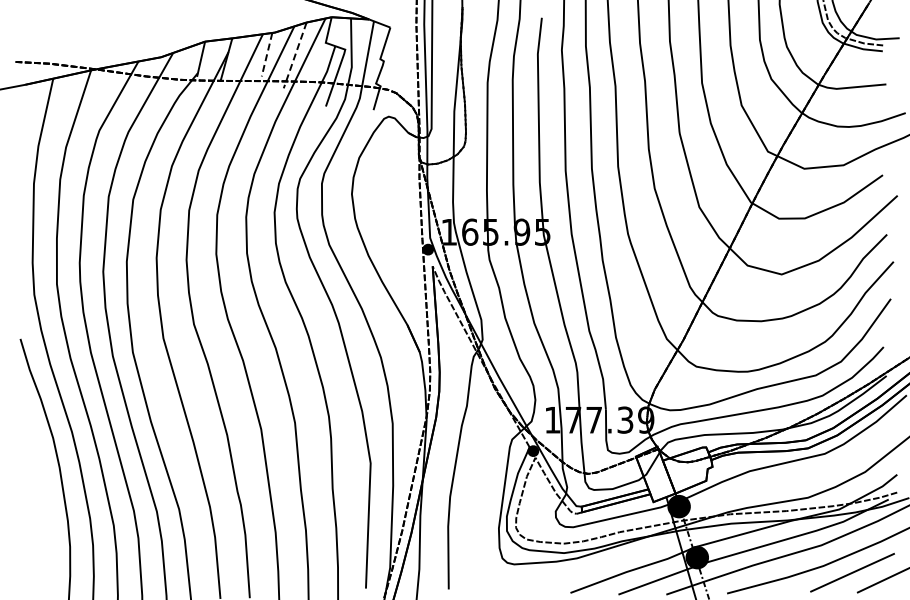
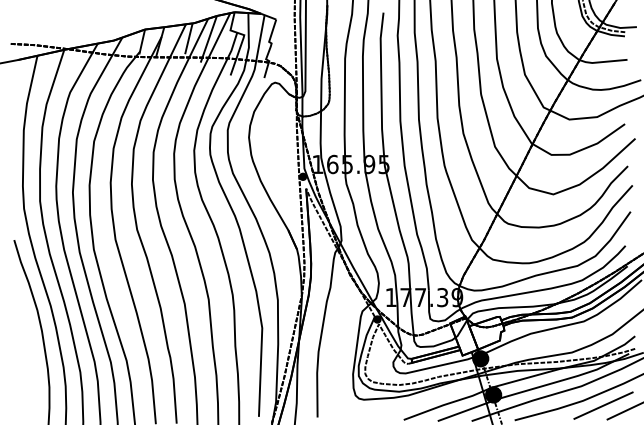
line: (266, 55) -> (188, 39), dashed -> solid
line: (295, 55) -> (209, 39), dashed -> solid

